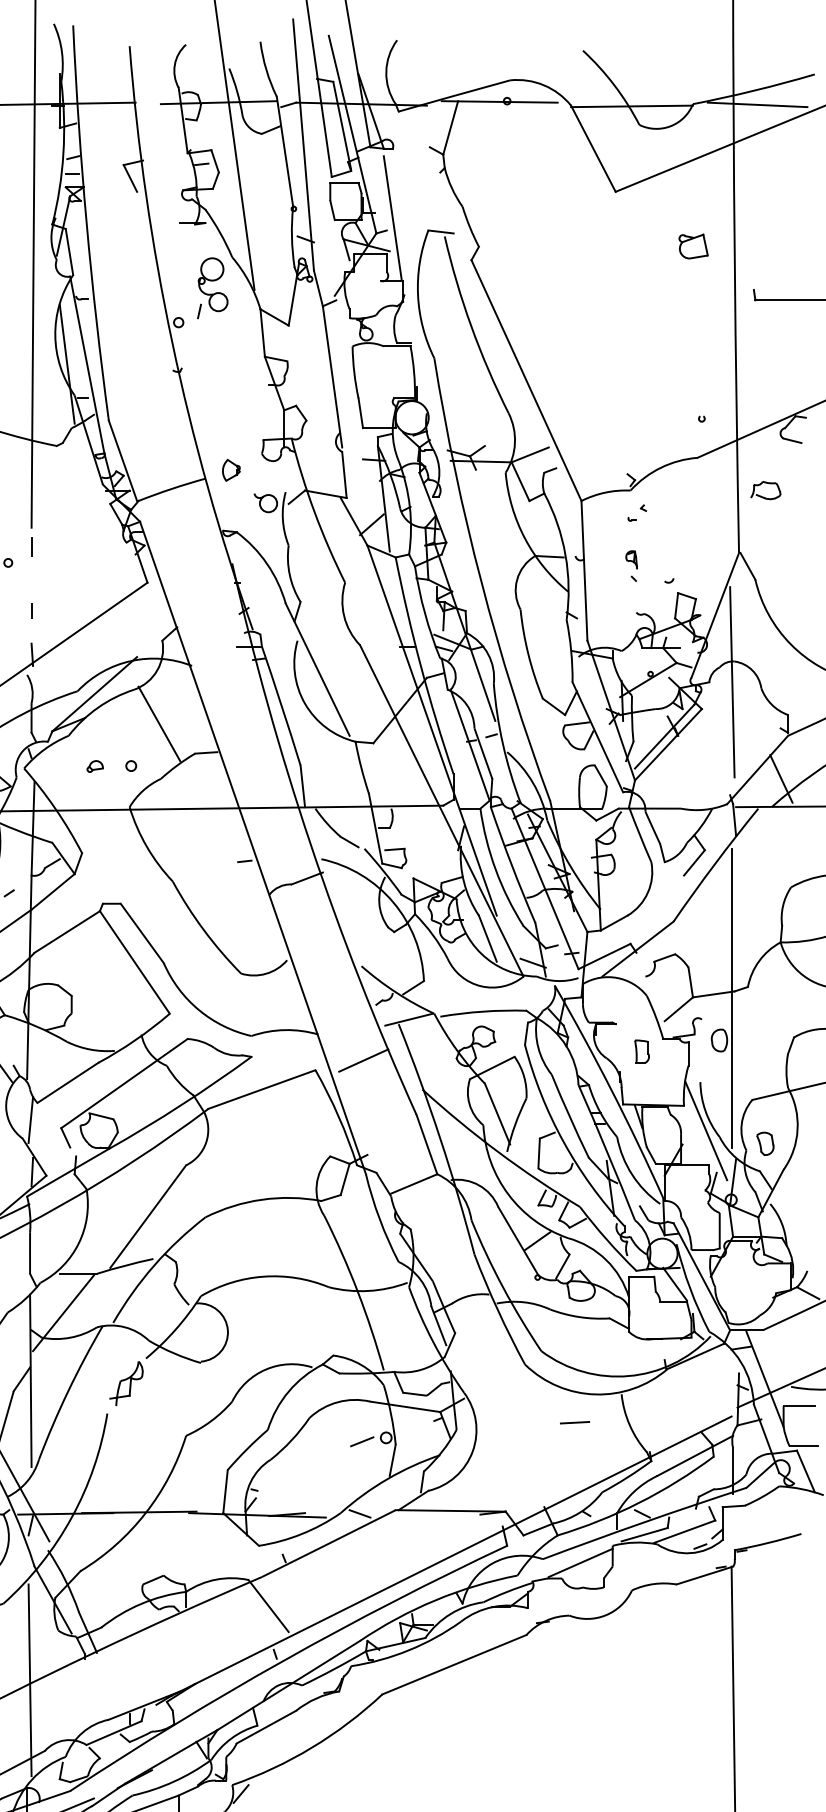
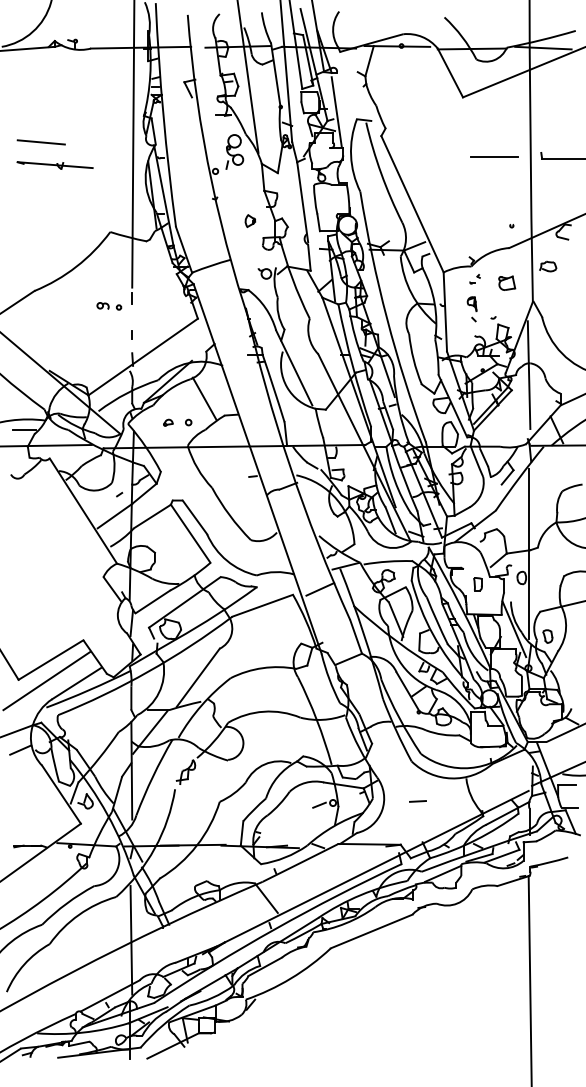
part: (694, 245) -> (507, 282), moved
line: (671, 297) -> (494, 157), added
part: (231, 469) -> (250, 220), moved
part: (630, 566) -> (471, 309), size x1.43
line: (574, 1422) -> (417, 801), moved

